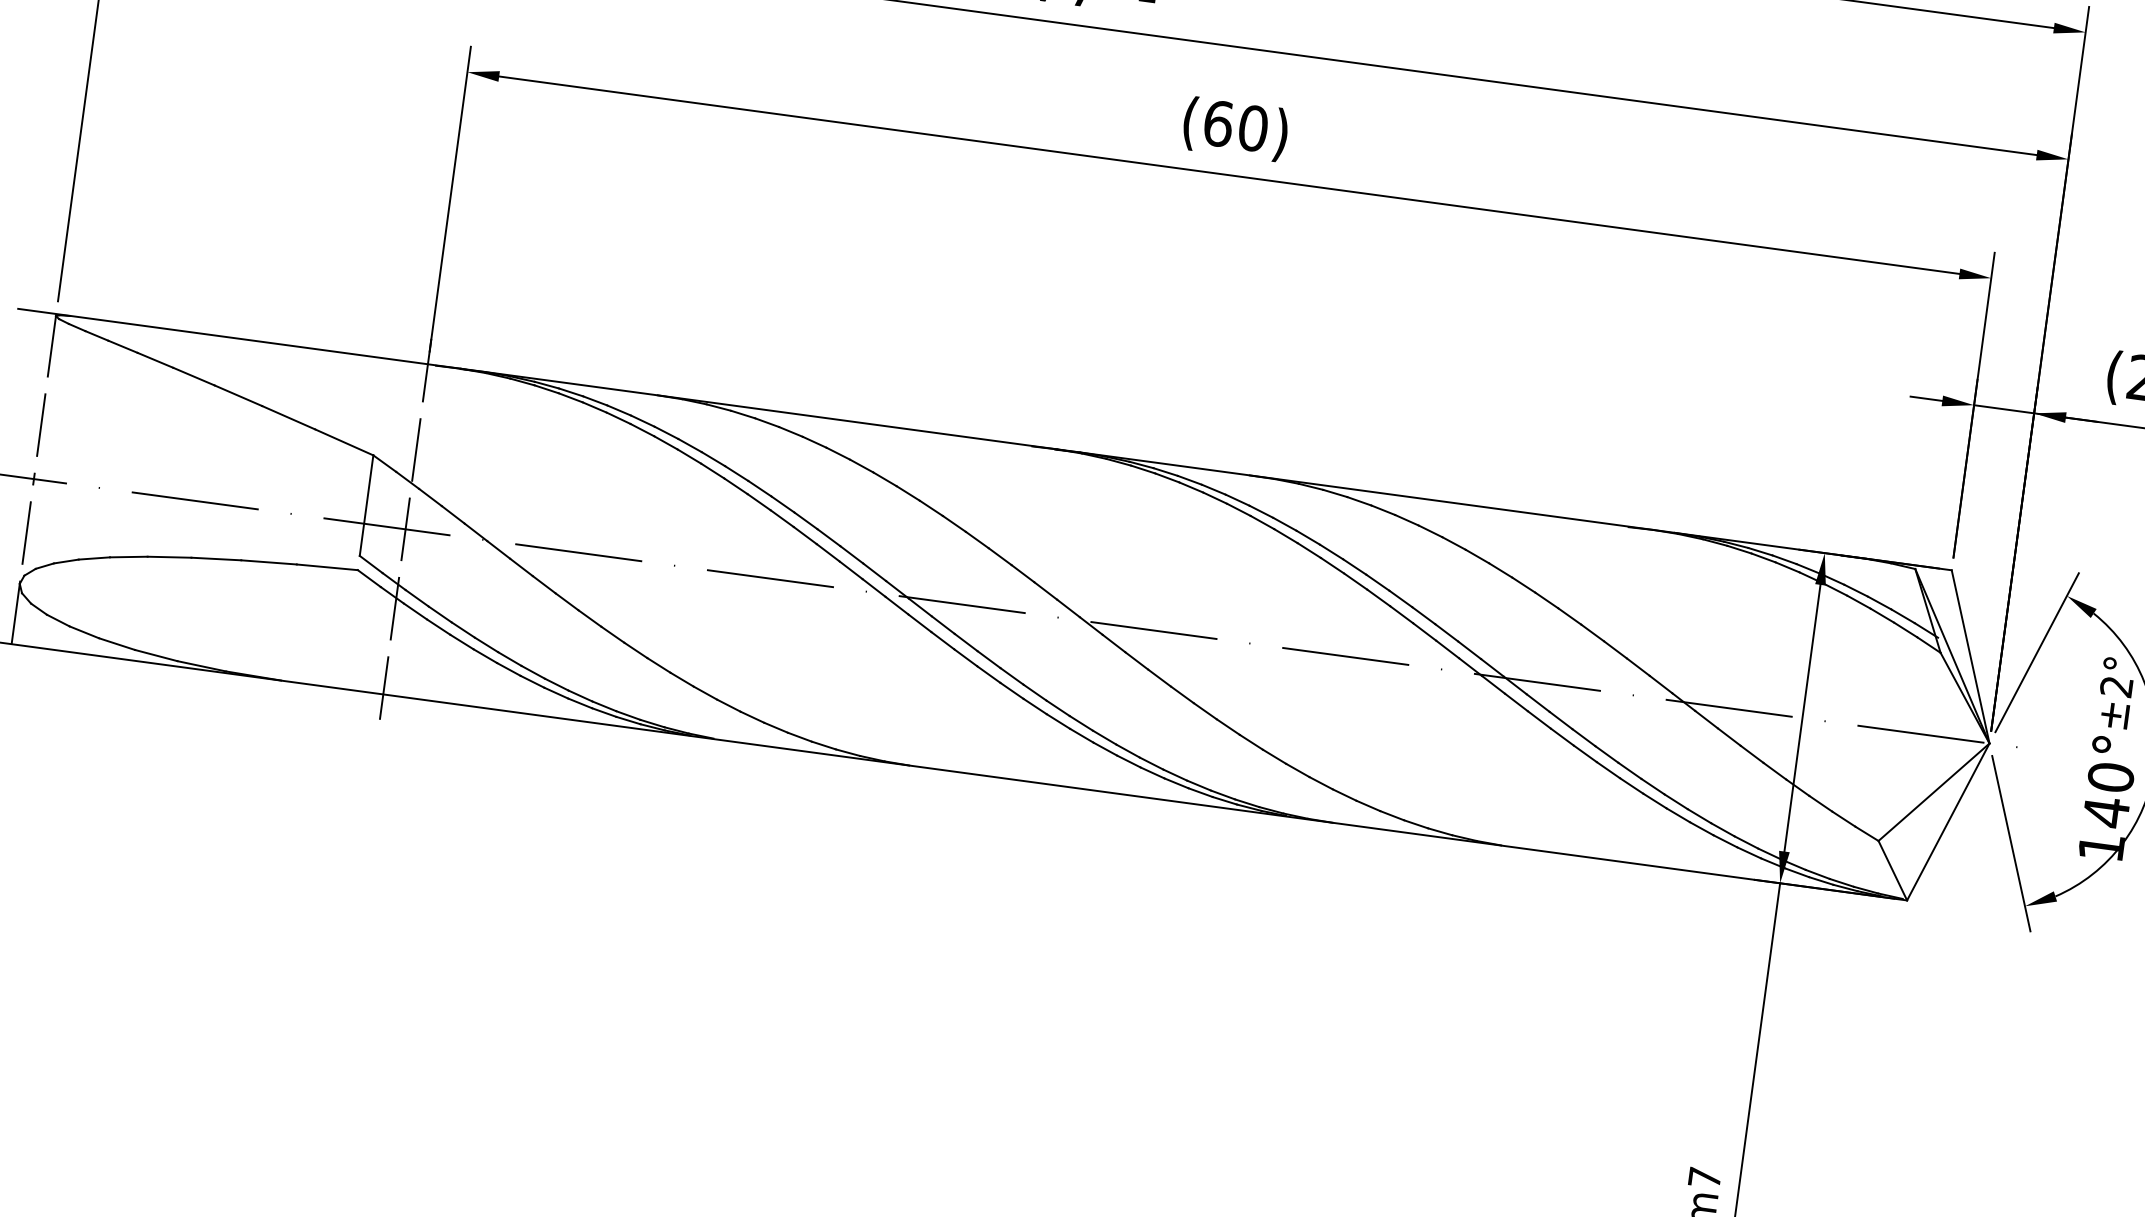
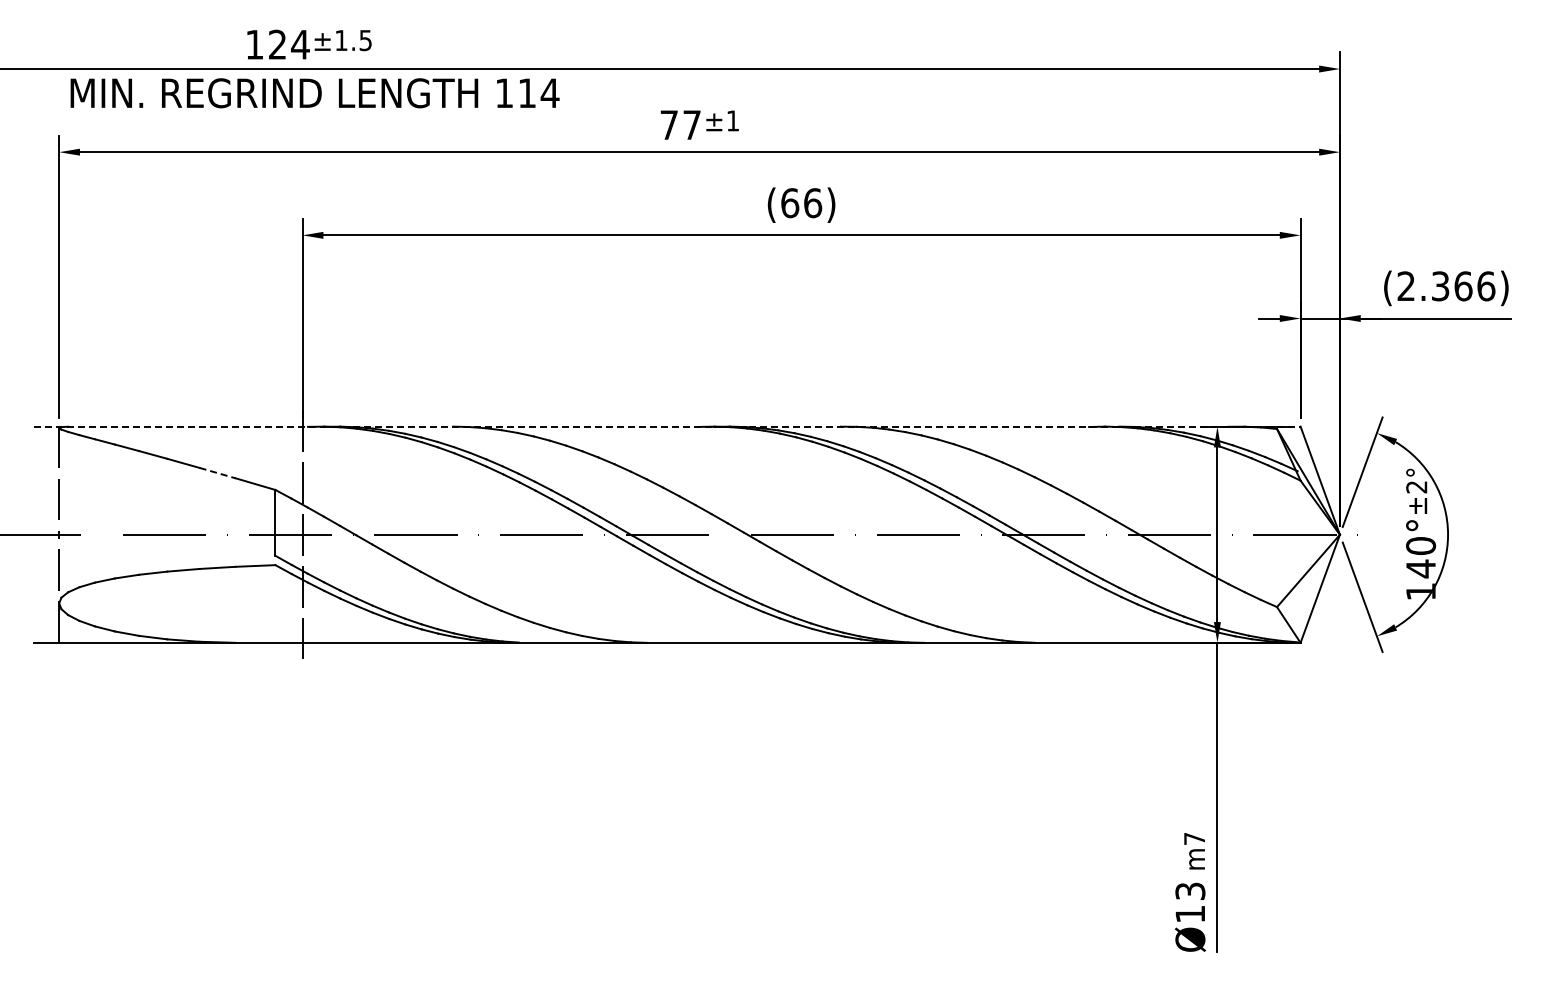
text: (1254, 127) -> (813, 202), (60) -> (66)
line: (288, 418) -> (217, 473), solid -> dashed
line: (985, 439) -> (667, 426), solid -> dashed

